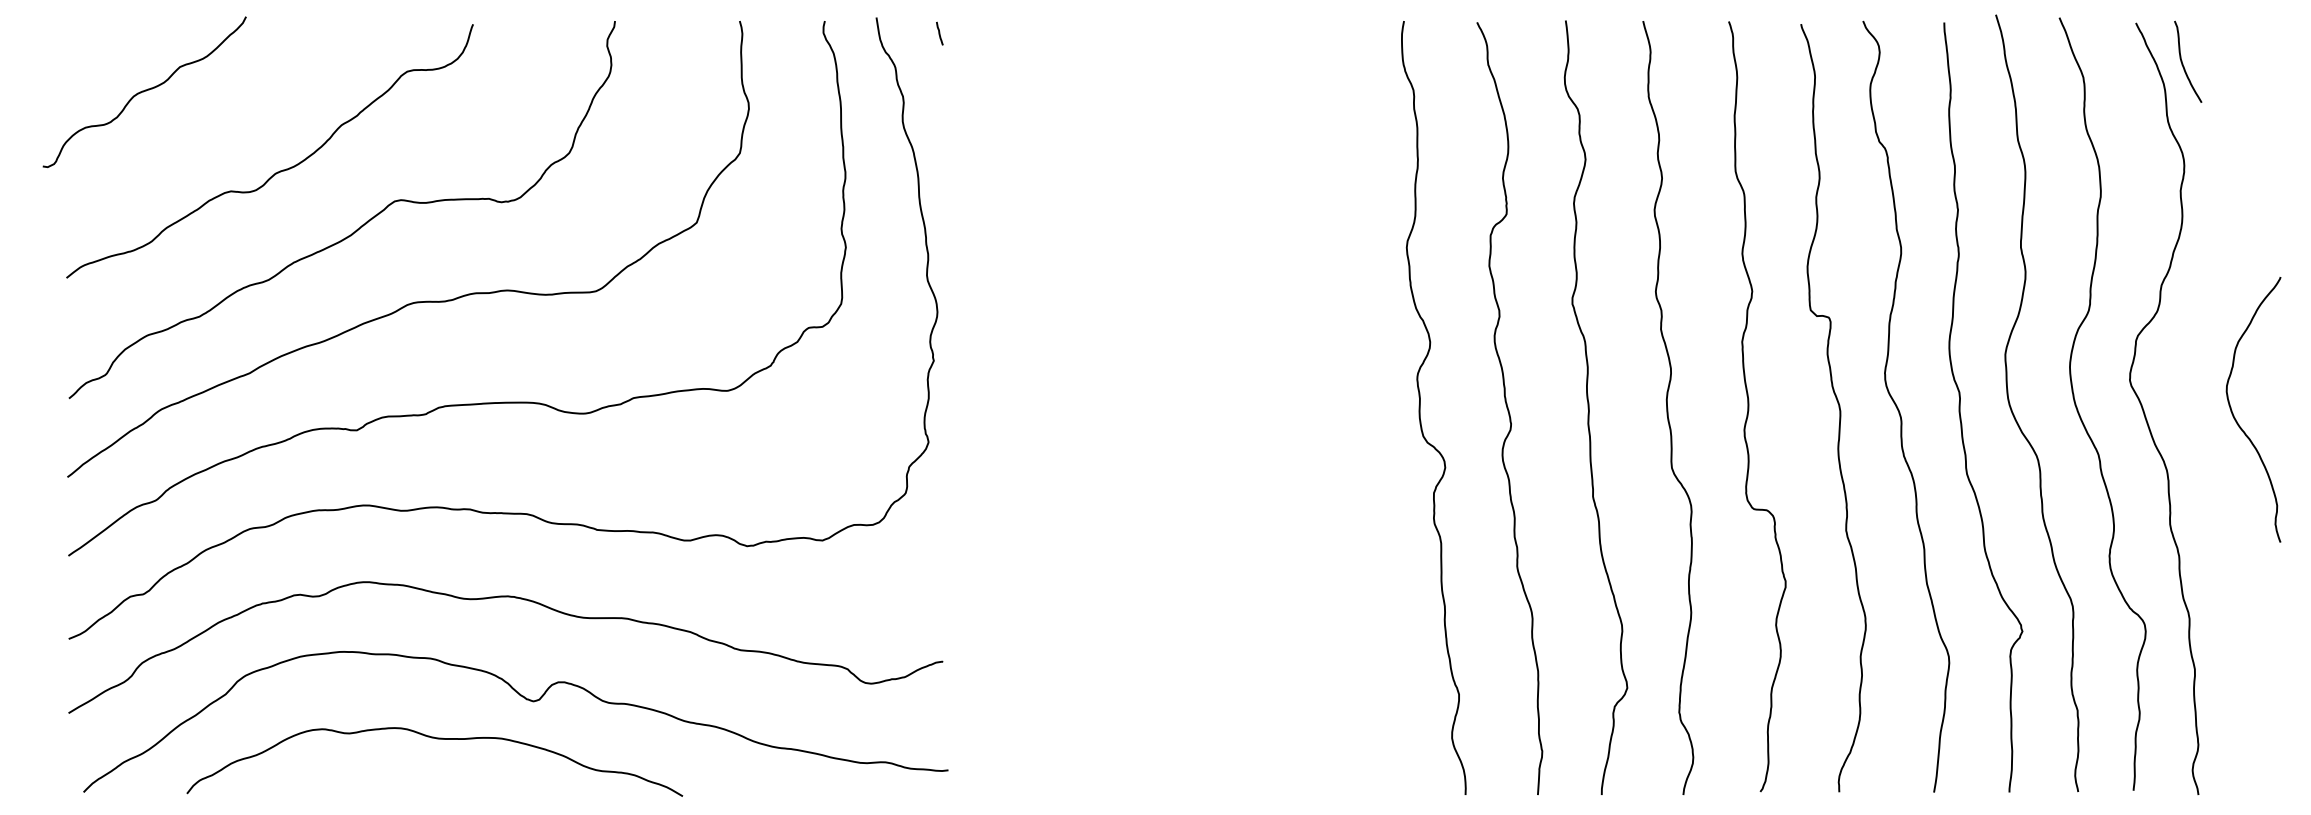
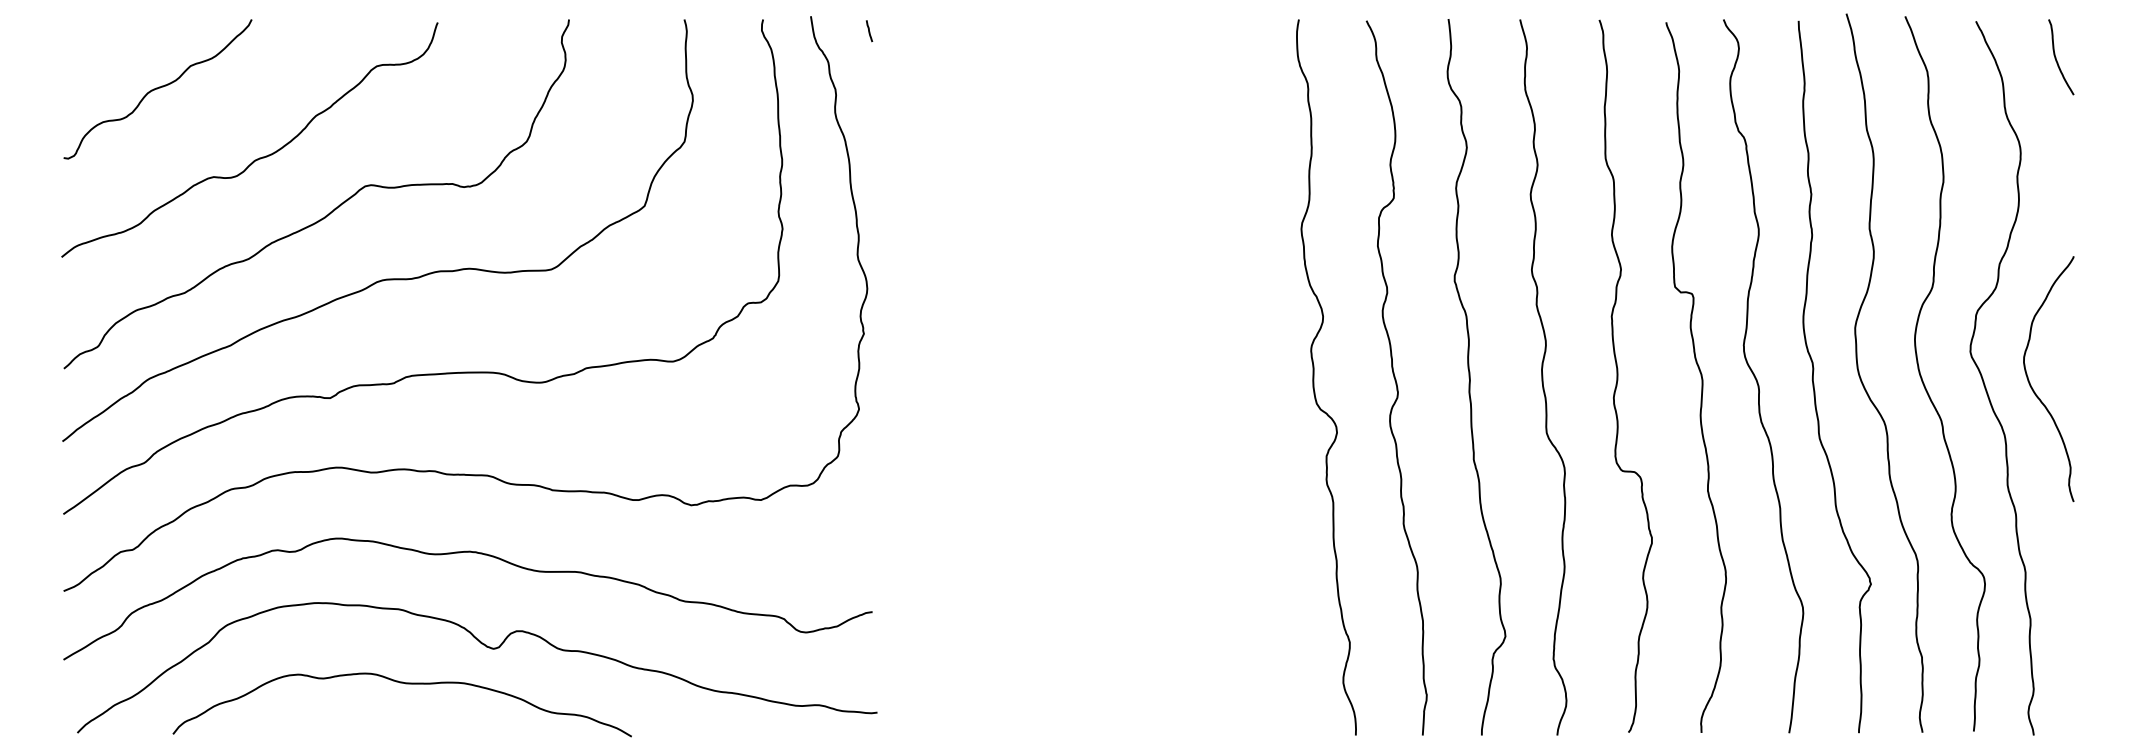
curve: (2182, 62) -> (2056, 57), moved
curve: (144, 92) -> (157, 89), moved
curve: (2237, 419) -> (2033, 388), moved

